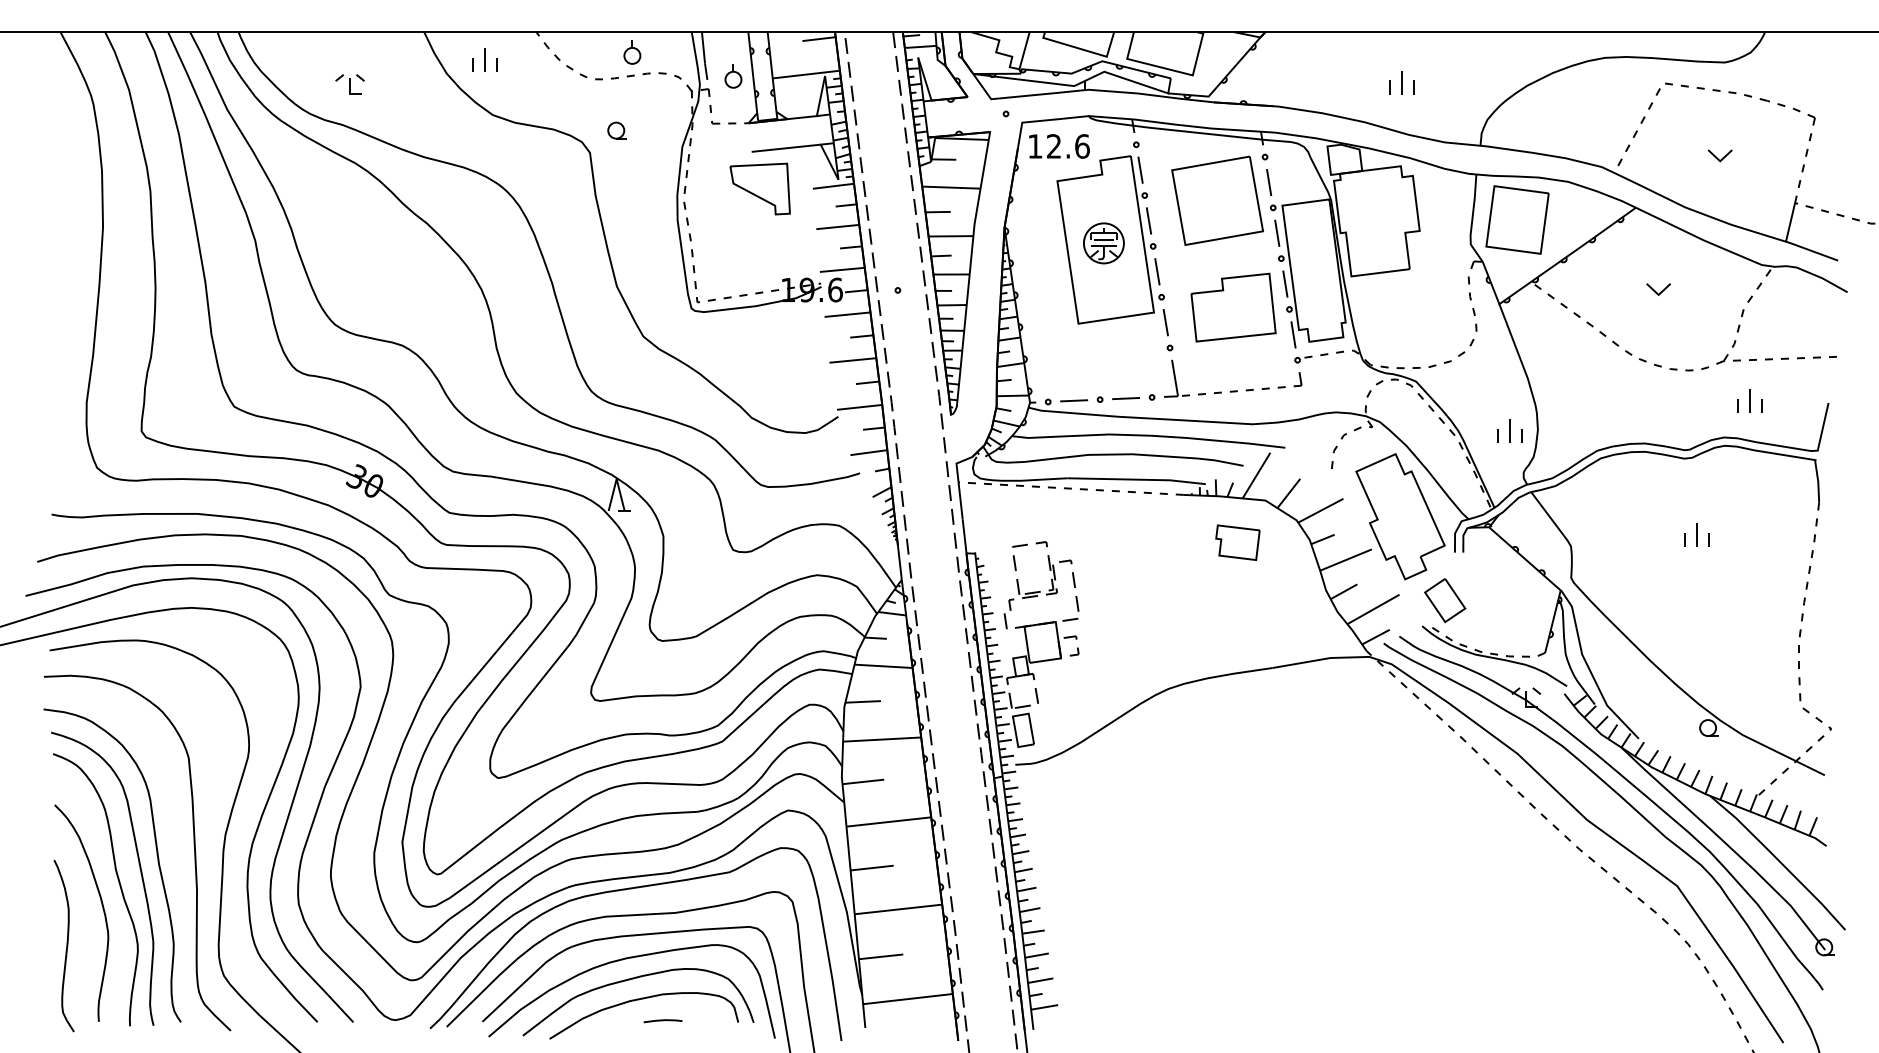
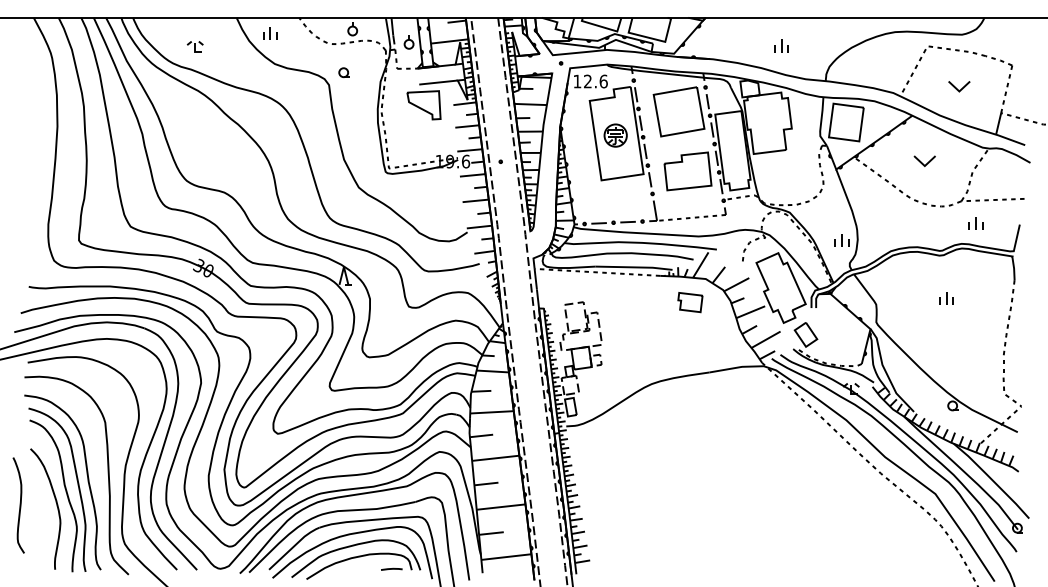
part: (1720, 155) -> (959, 86), size x1.6
part: (1659, 289) -> (925, 161), size x1.6
curve: (65, 946) -> (19, 505), moved
line: (662, 1019) -> (391, 568), moved

